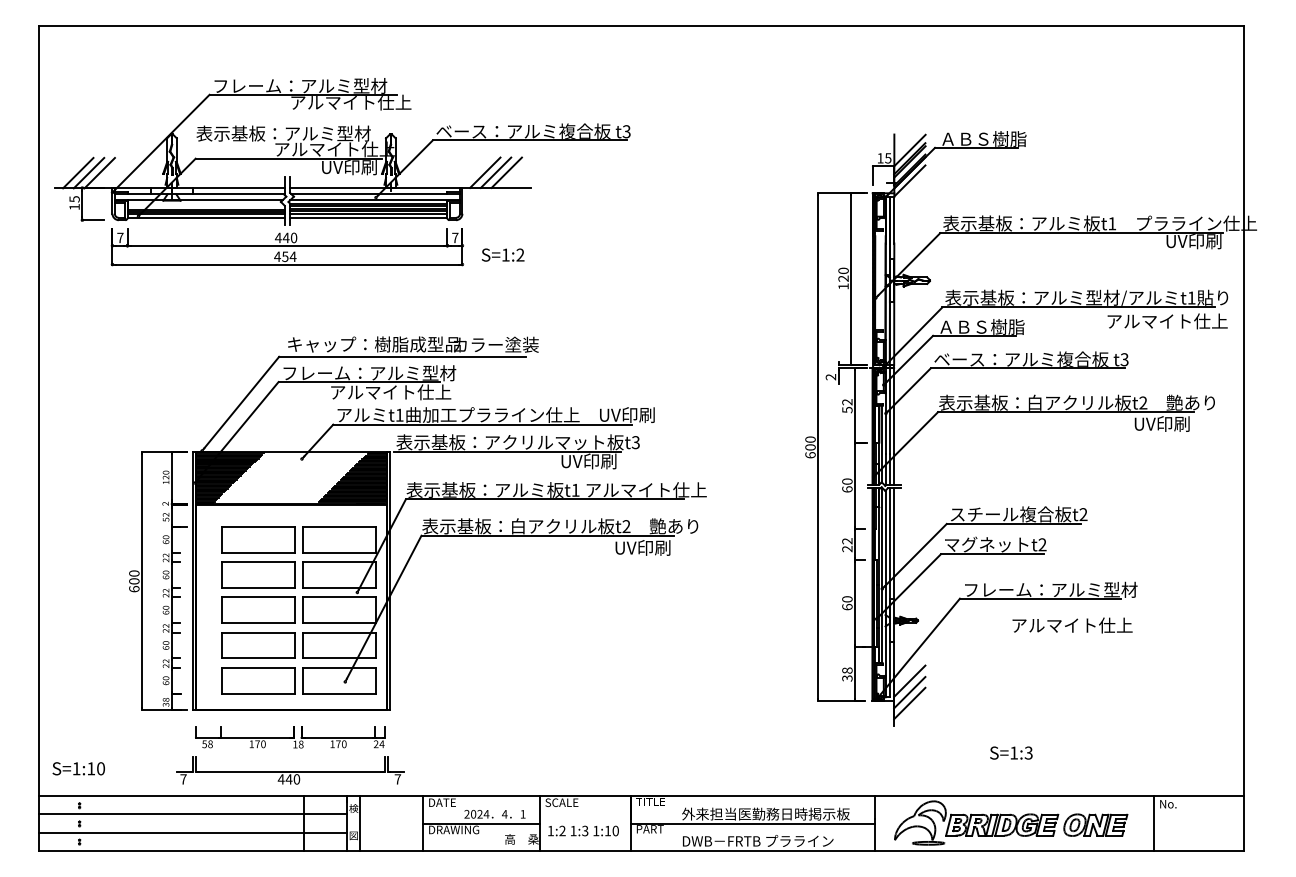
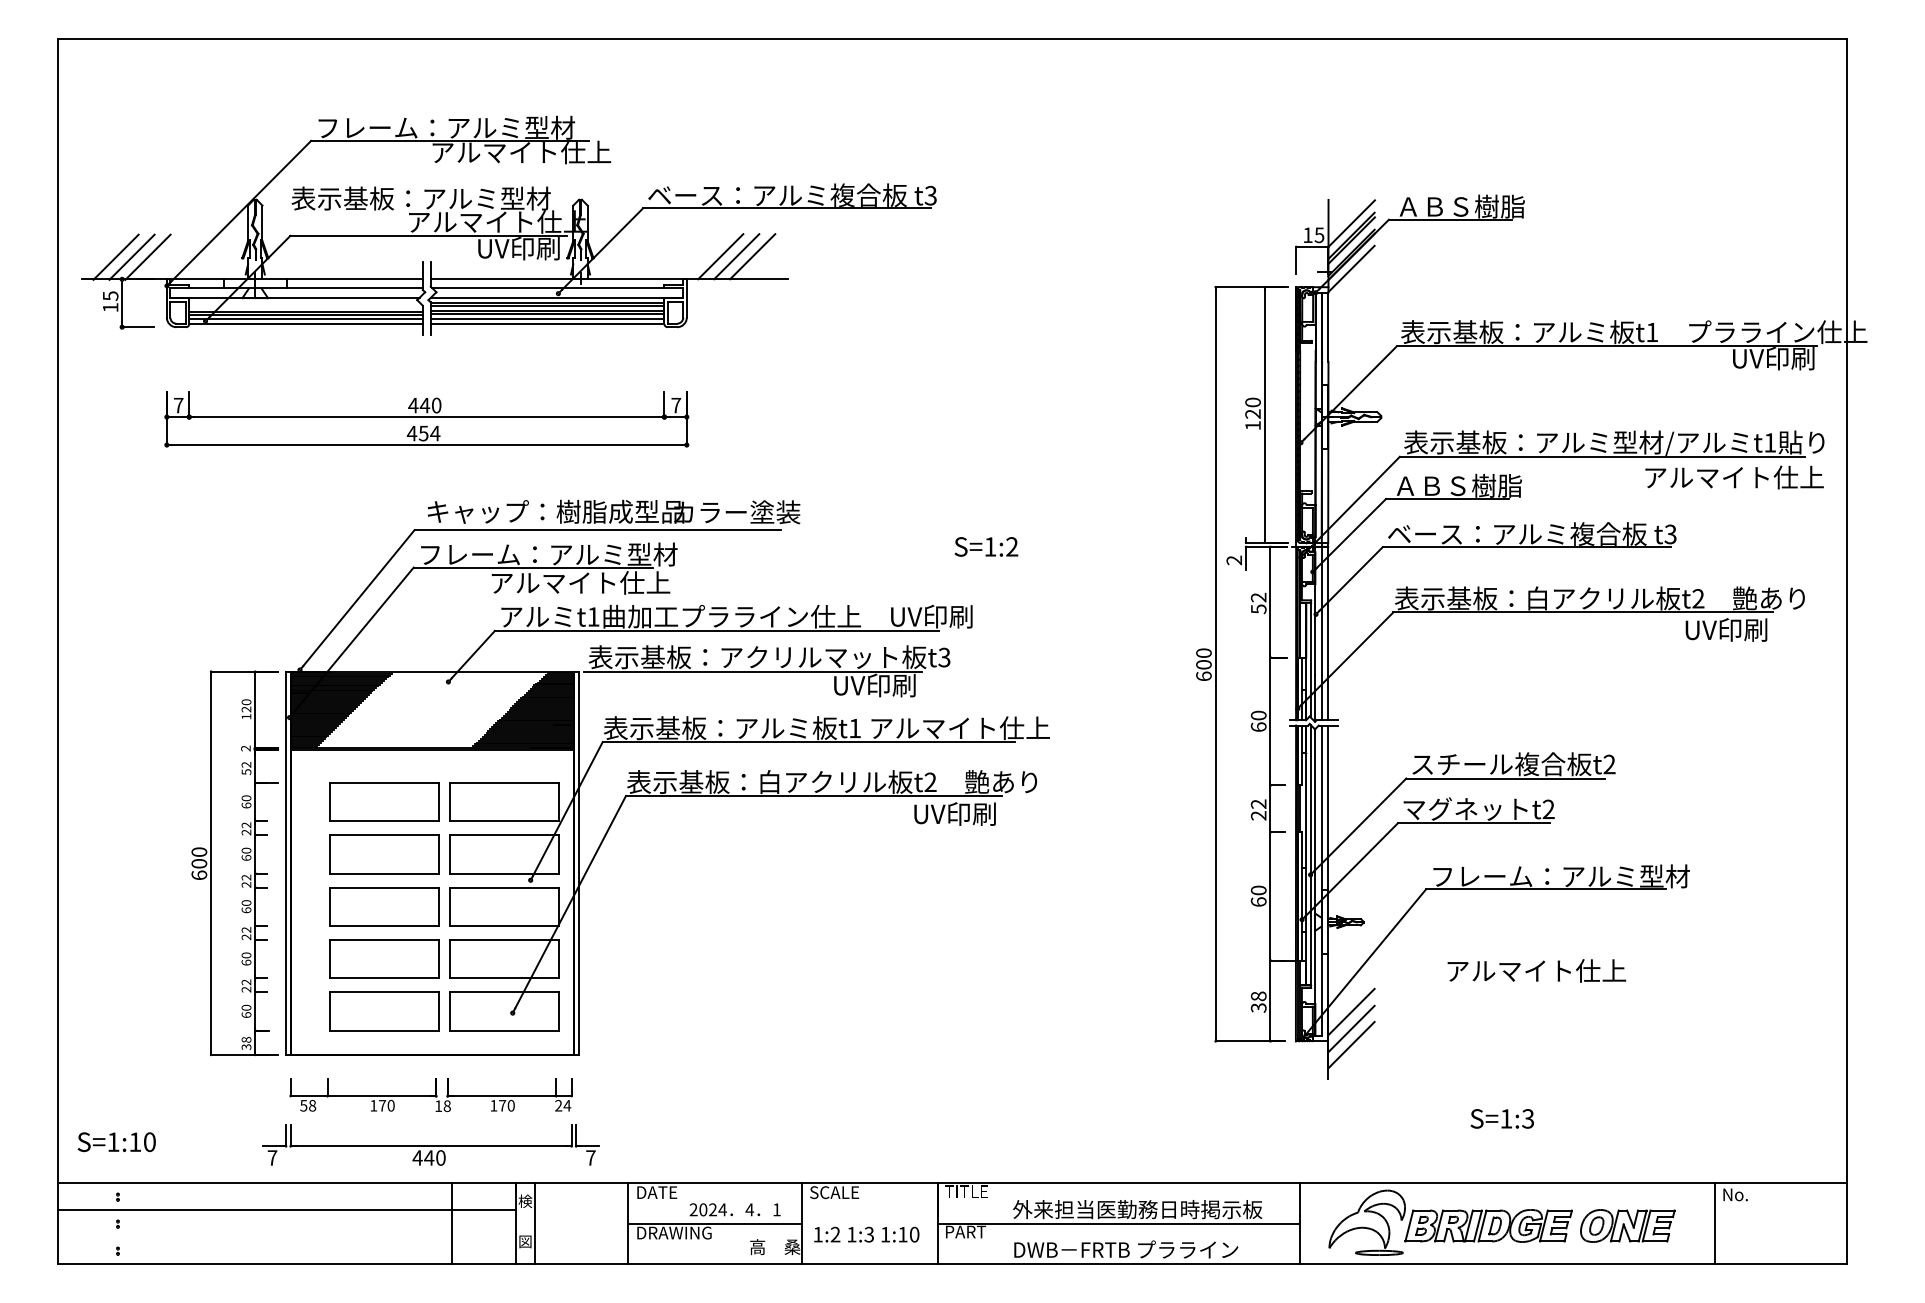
part: (287, 247) -> (426, 419), moved
text: (502, 254) -> (985, 546), moved
text: (1072, 625) -> (1536, 970), moved
line: (192, 832) -> (285, 1236), removed

